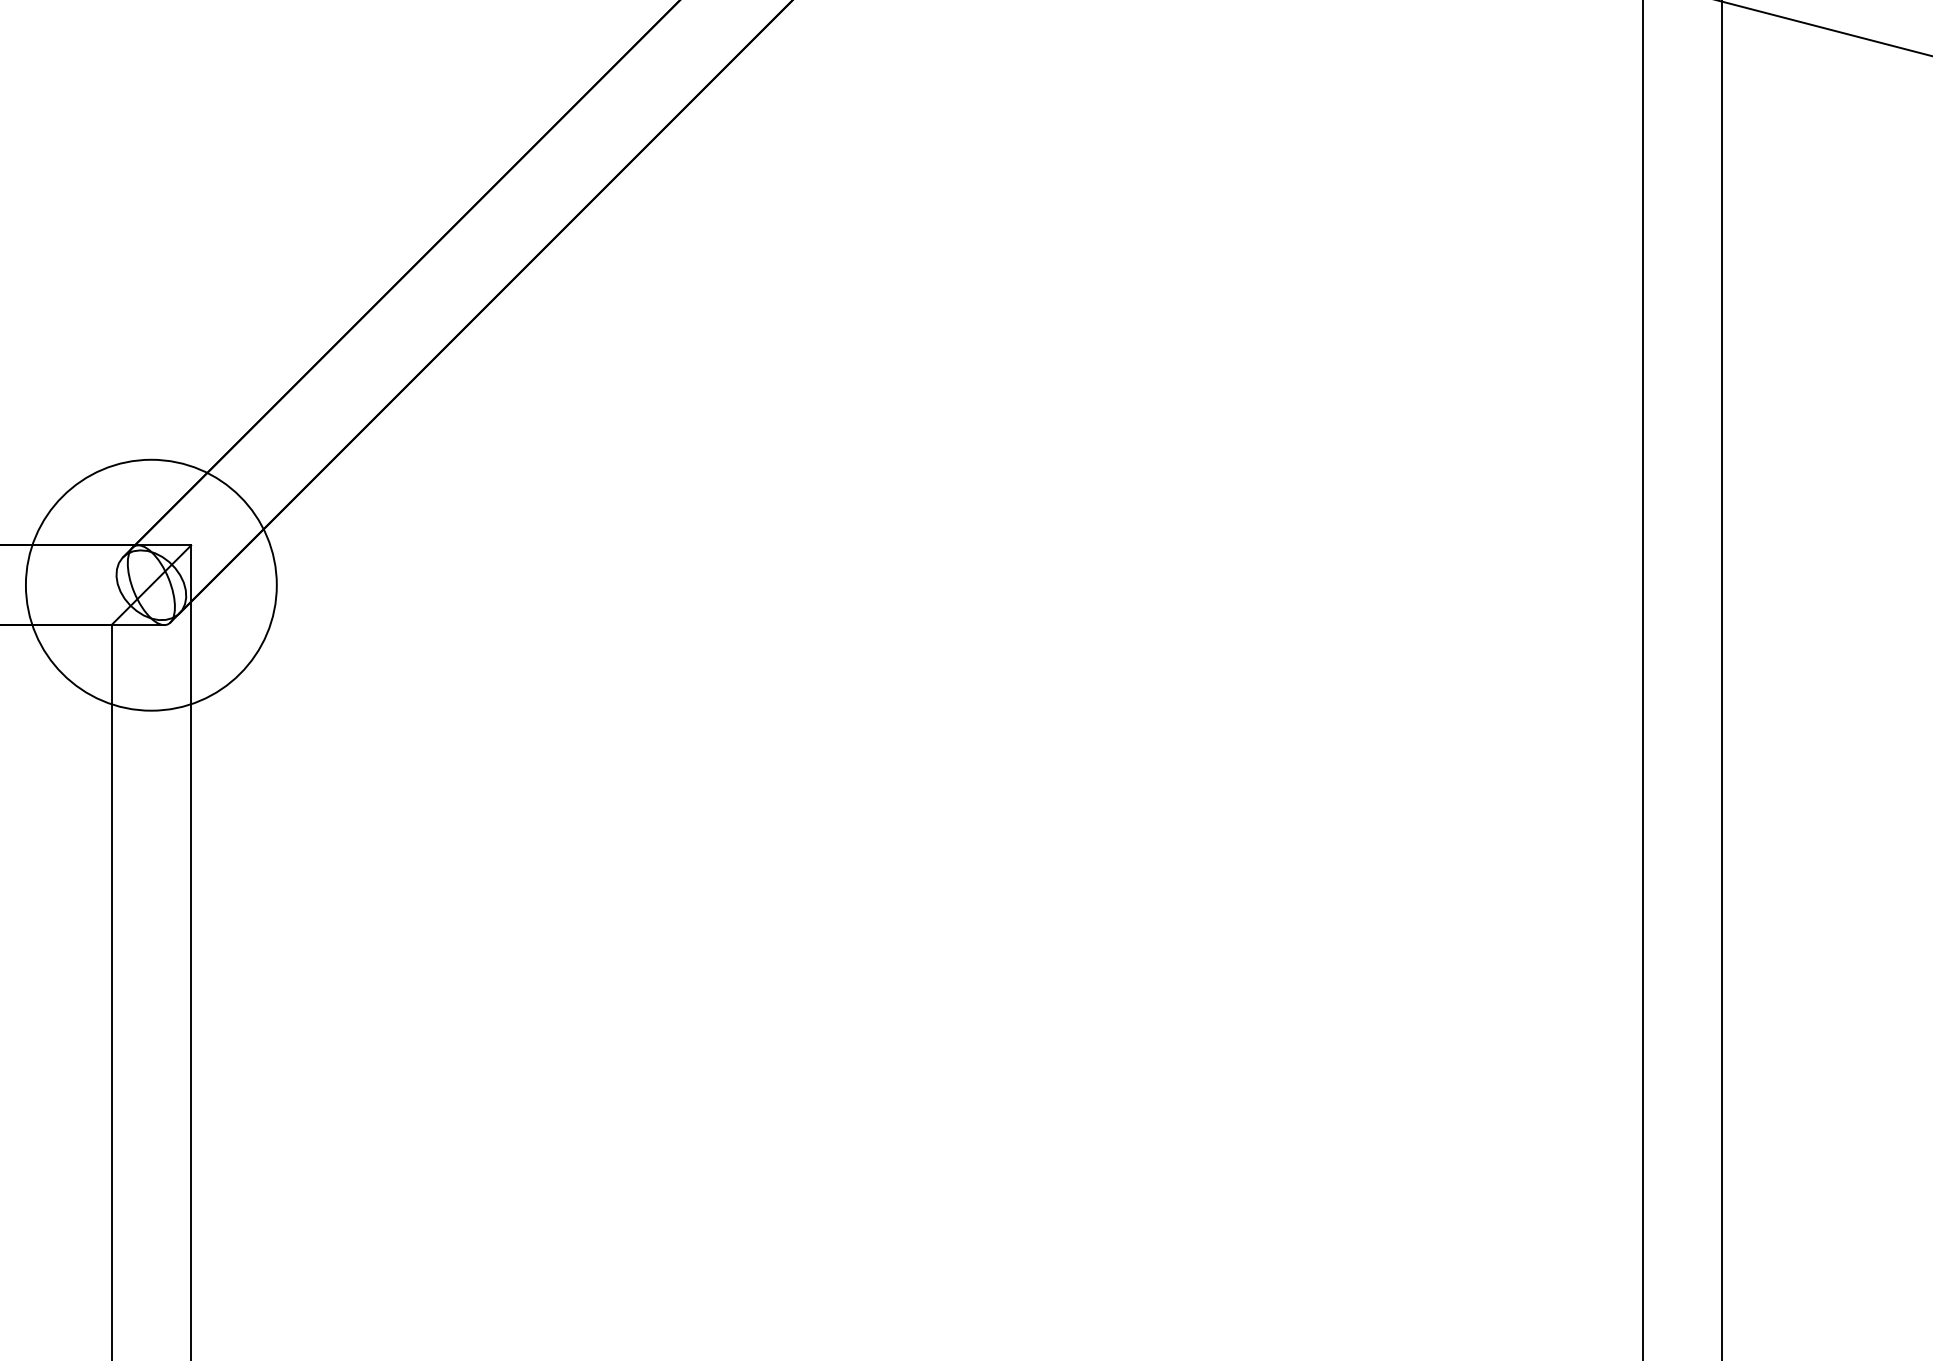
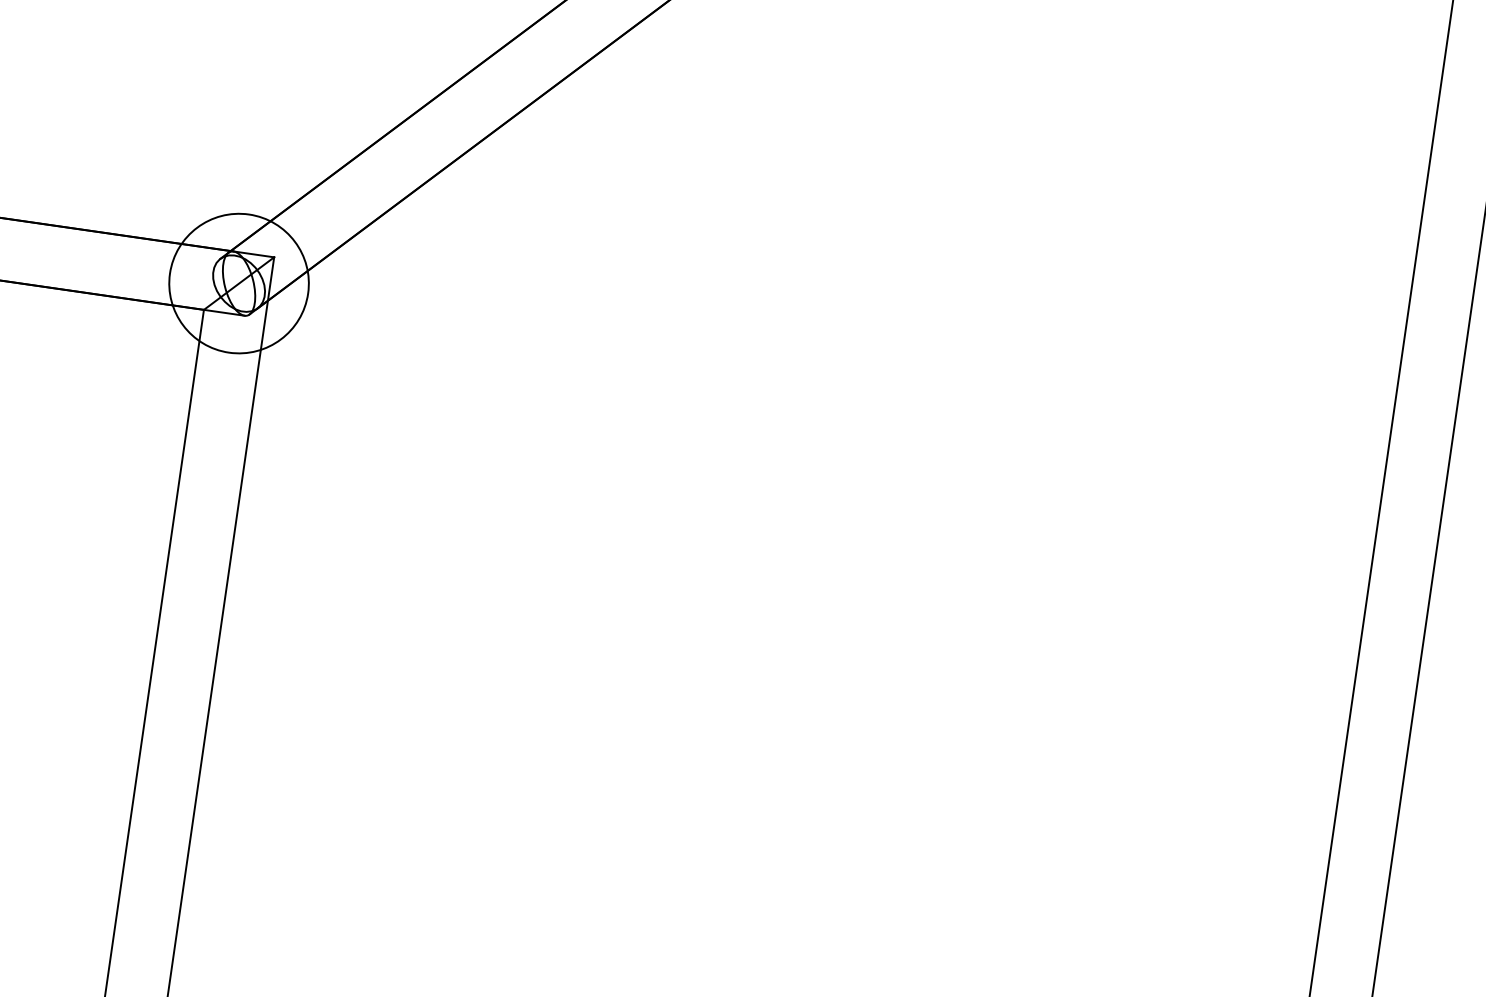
circle: (150, 584) -> (238, 282), size x0.71

